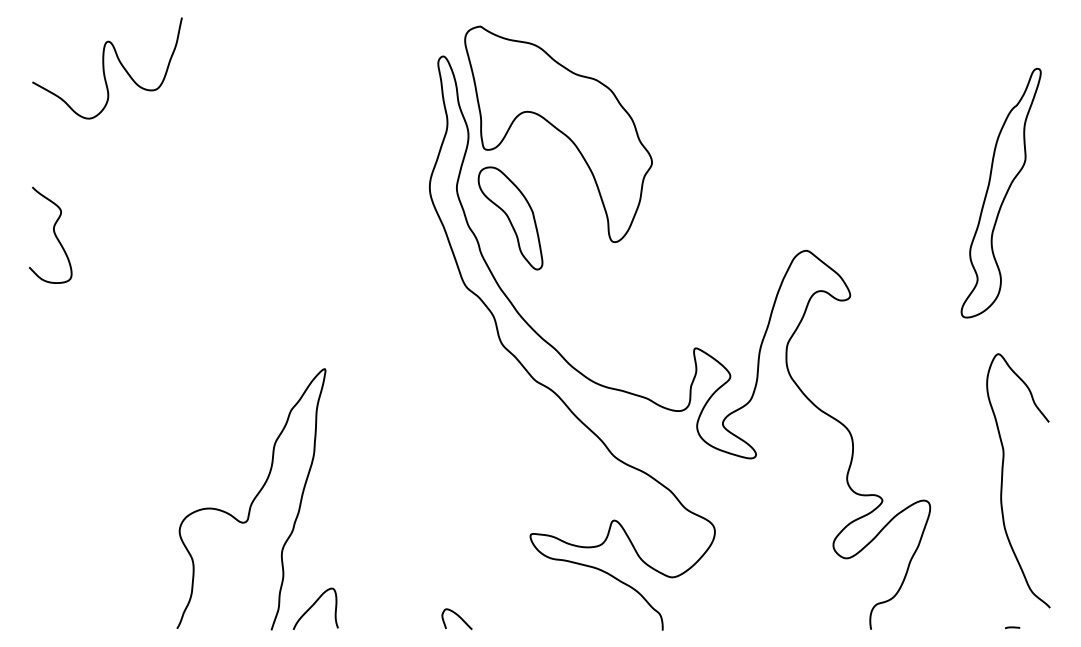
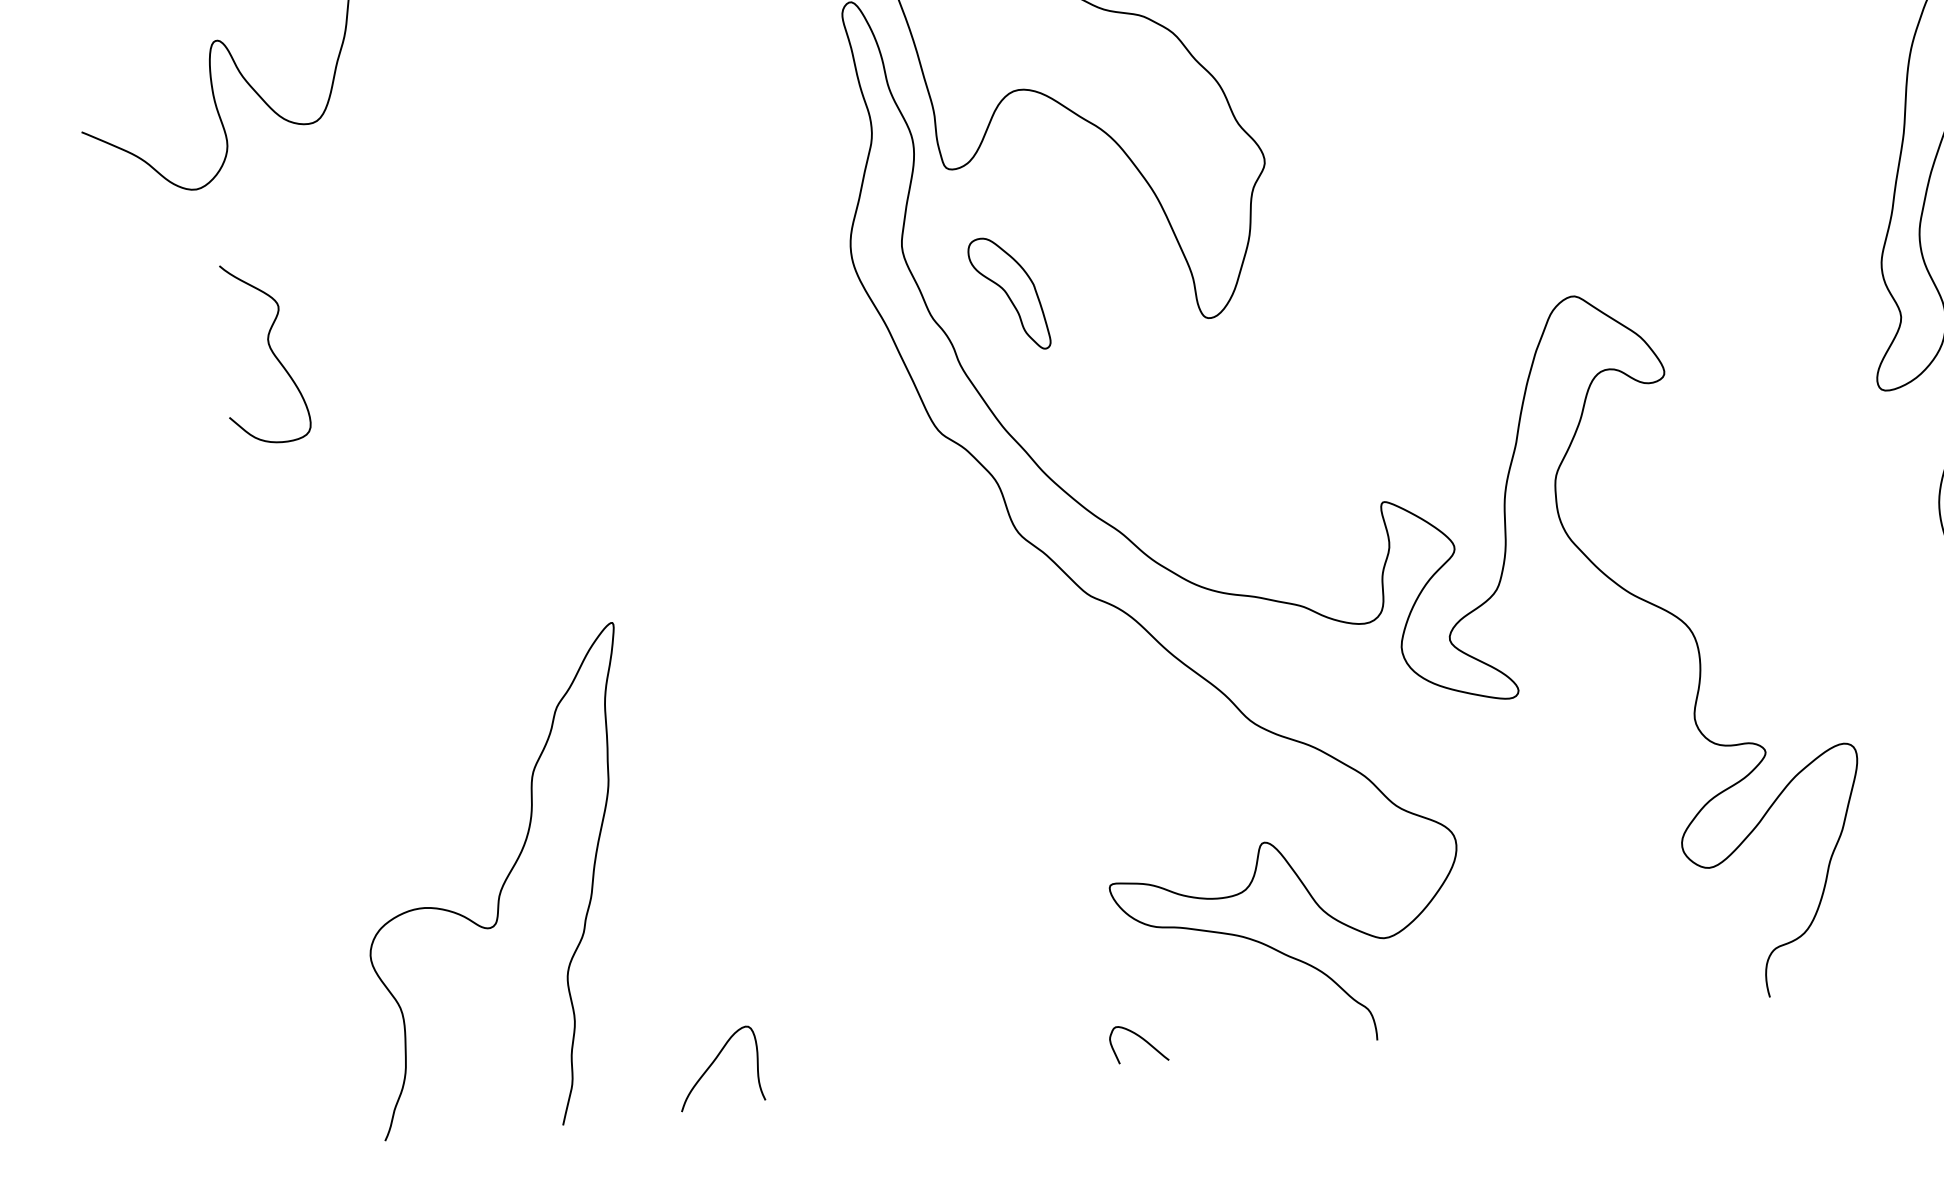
part: (510, 218) -> (1009, 294), size x0.6
curve: (53, 233) -> (268, 349), moved
curve: (252, 500) -> (501, 884), moved
curve: (457, 616) -> (1138, 1038), moved

